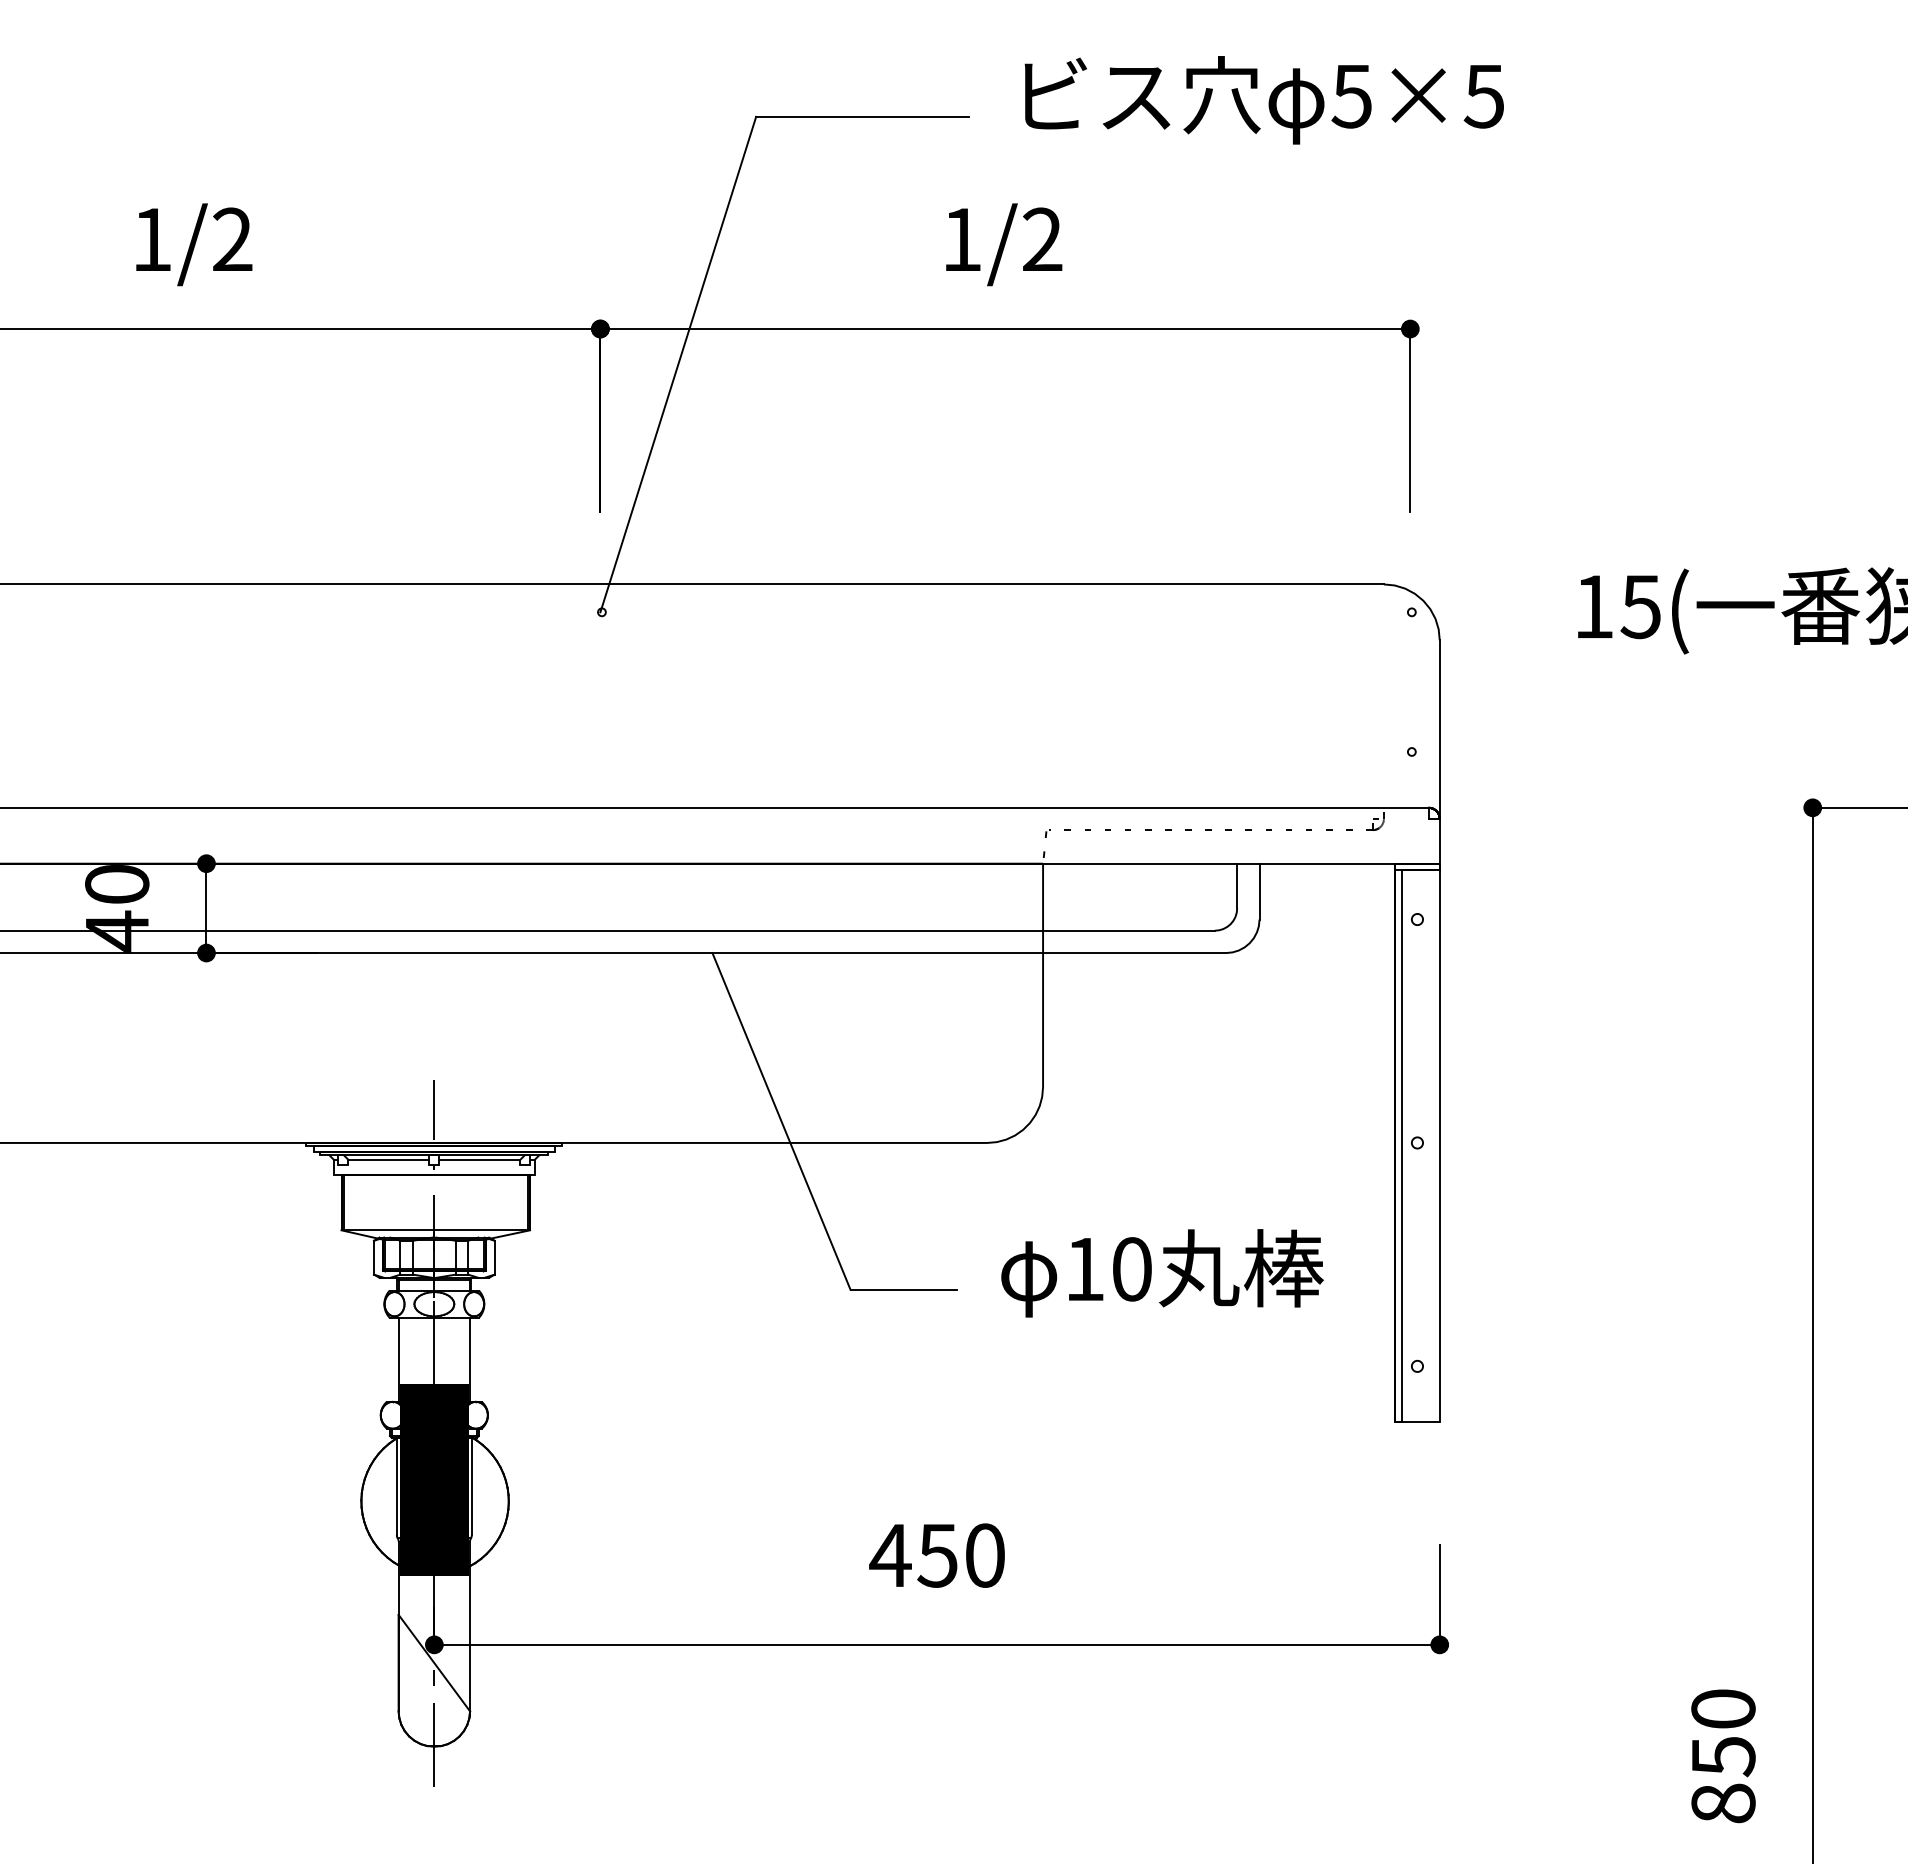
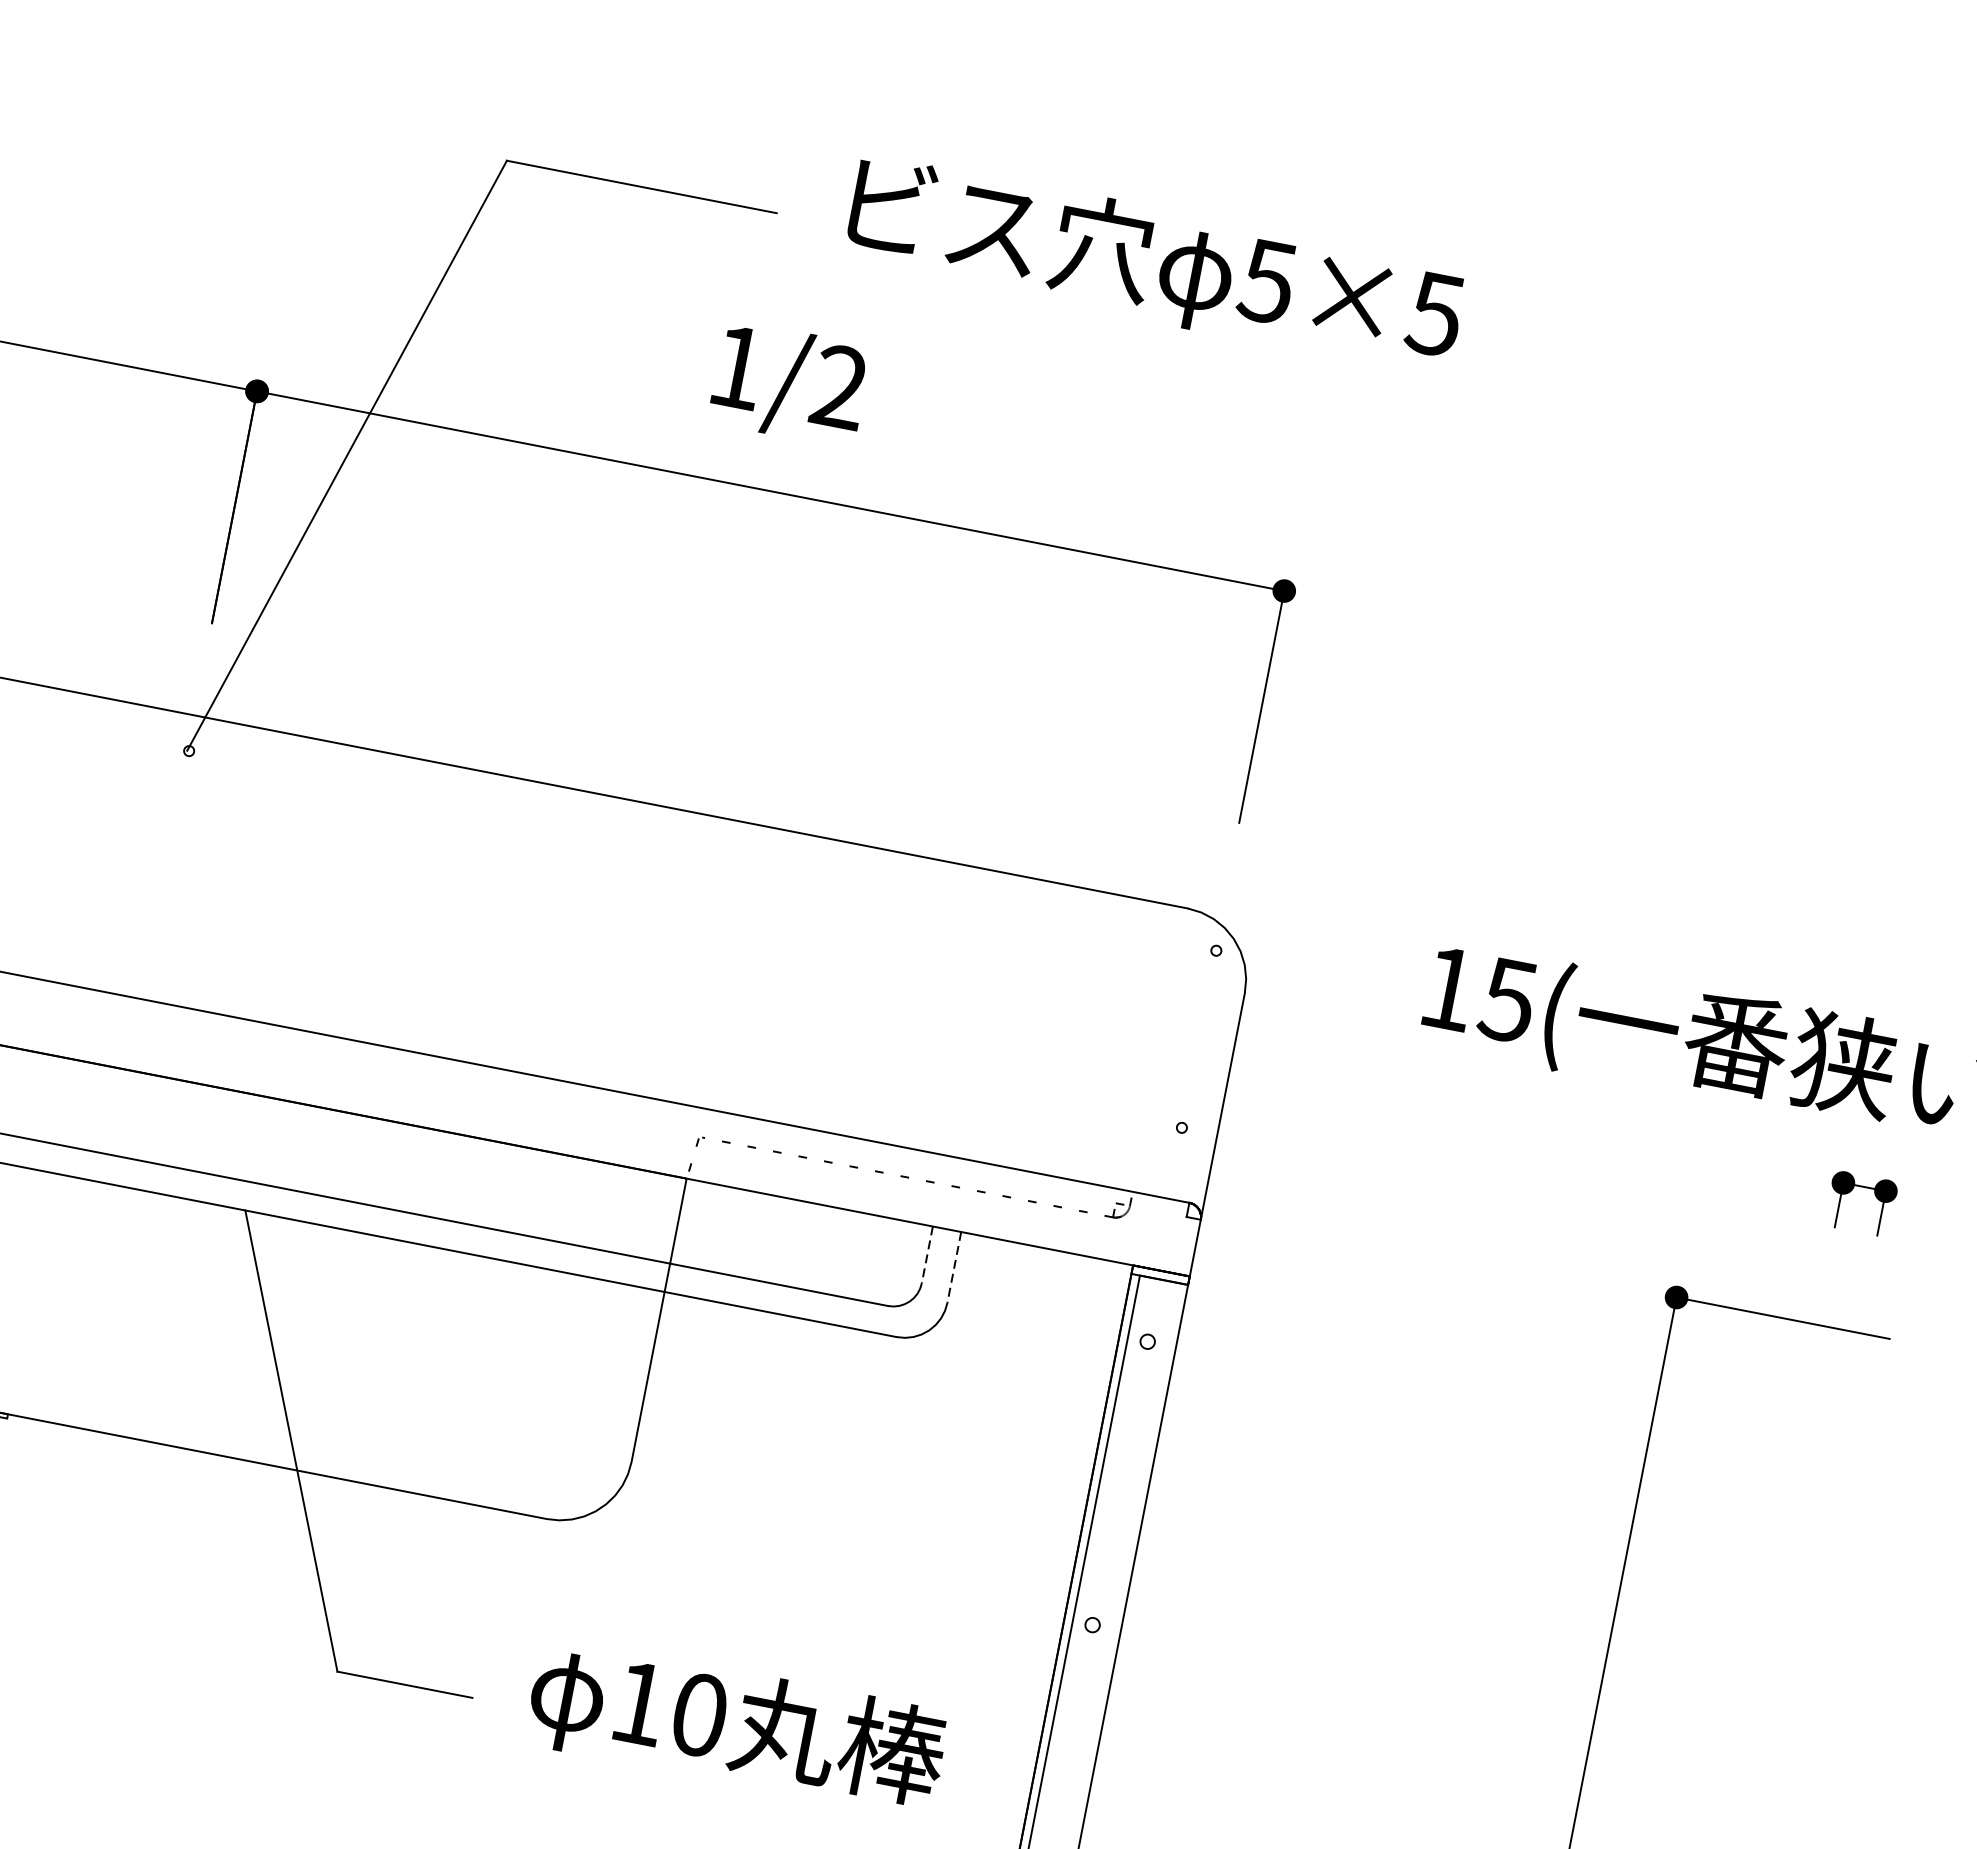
line: (1237, 886) -> (927, 1255), solid -> dashed
line: (1259, 891) -> (954, 1267), solid -> dashed

